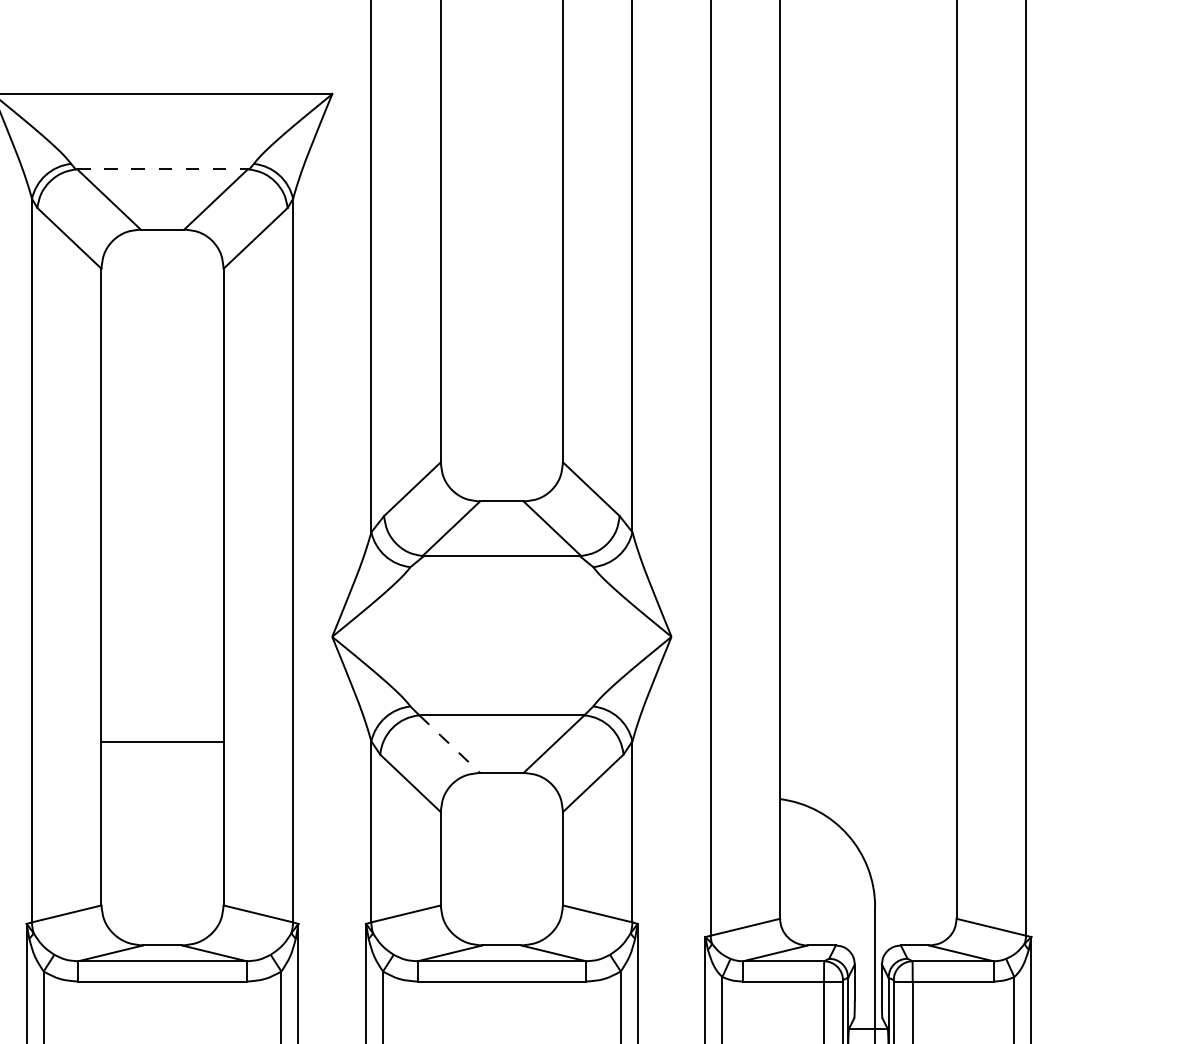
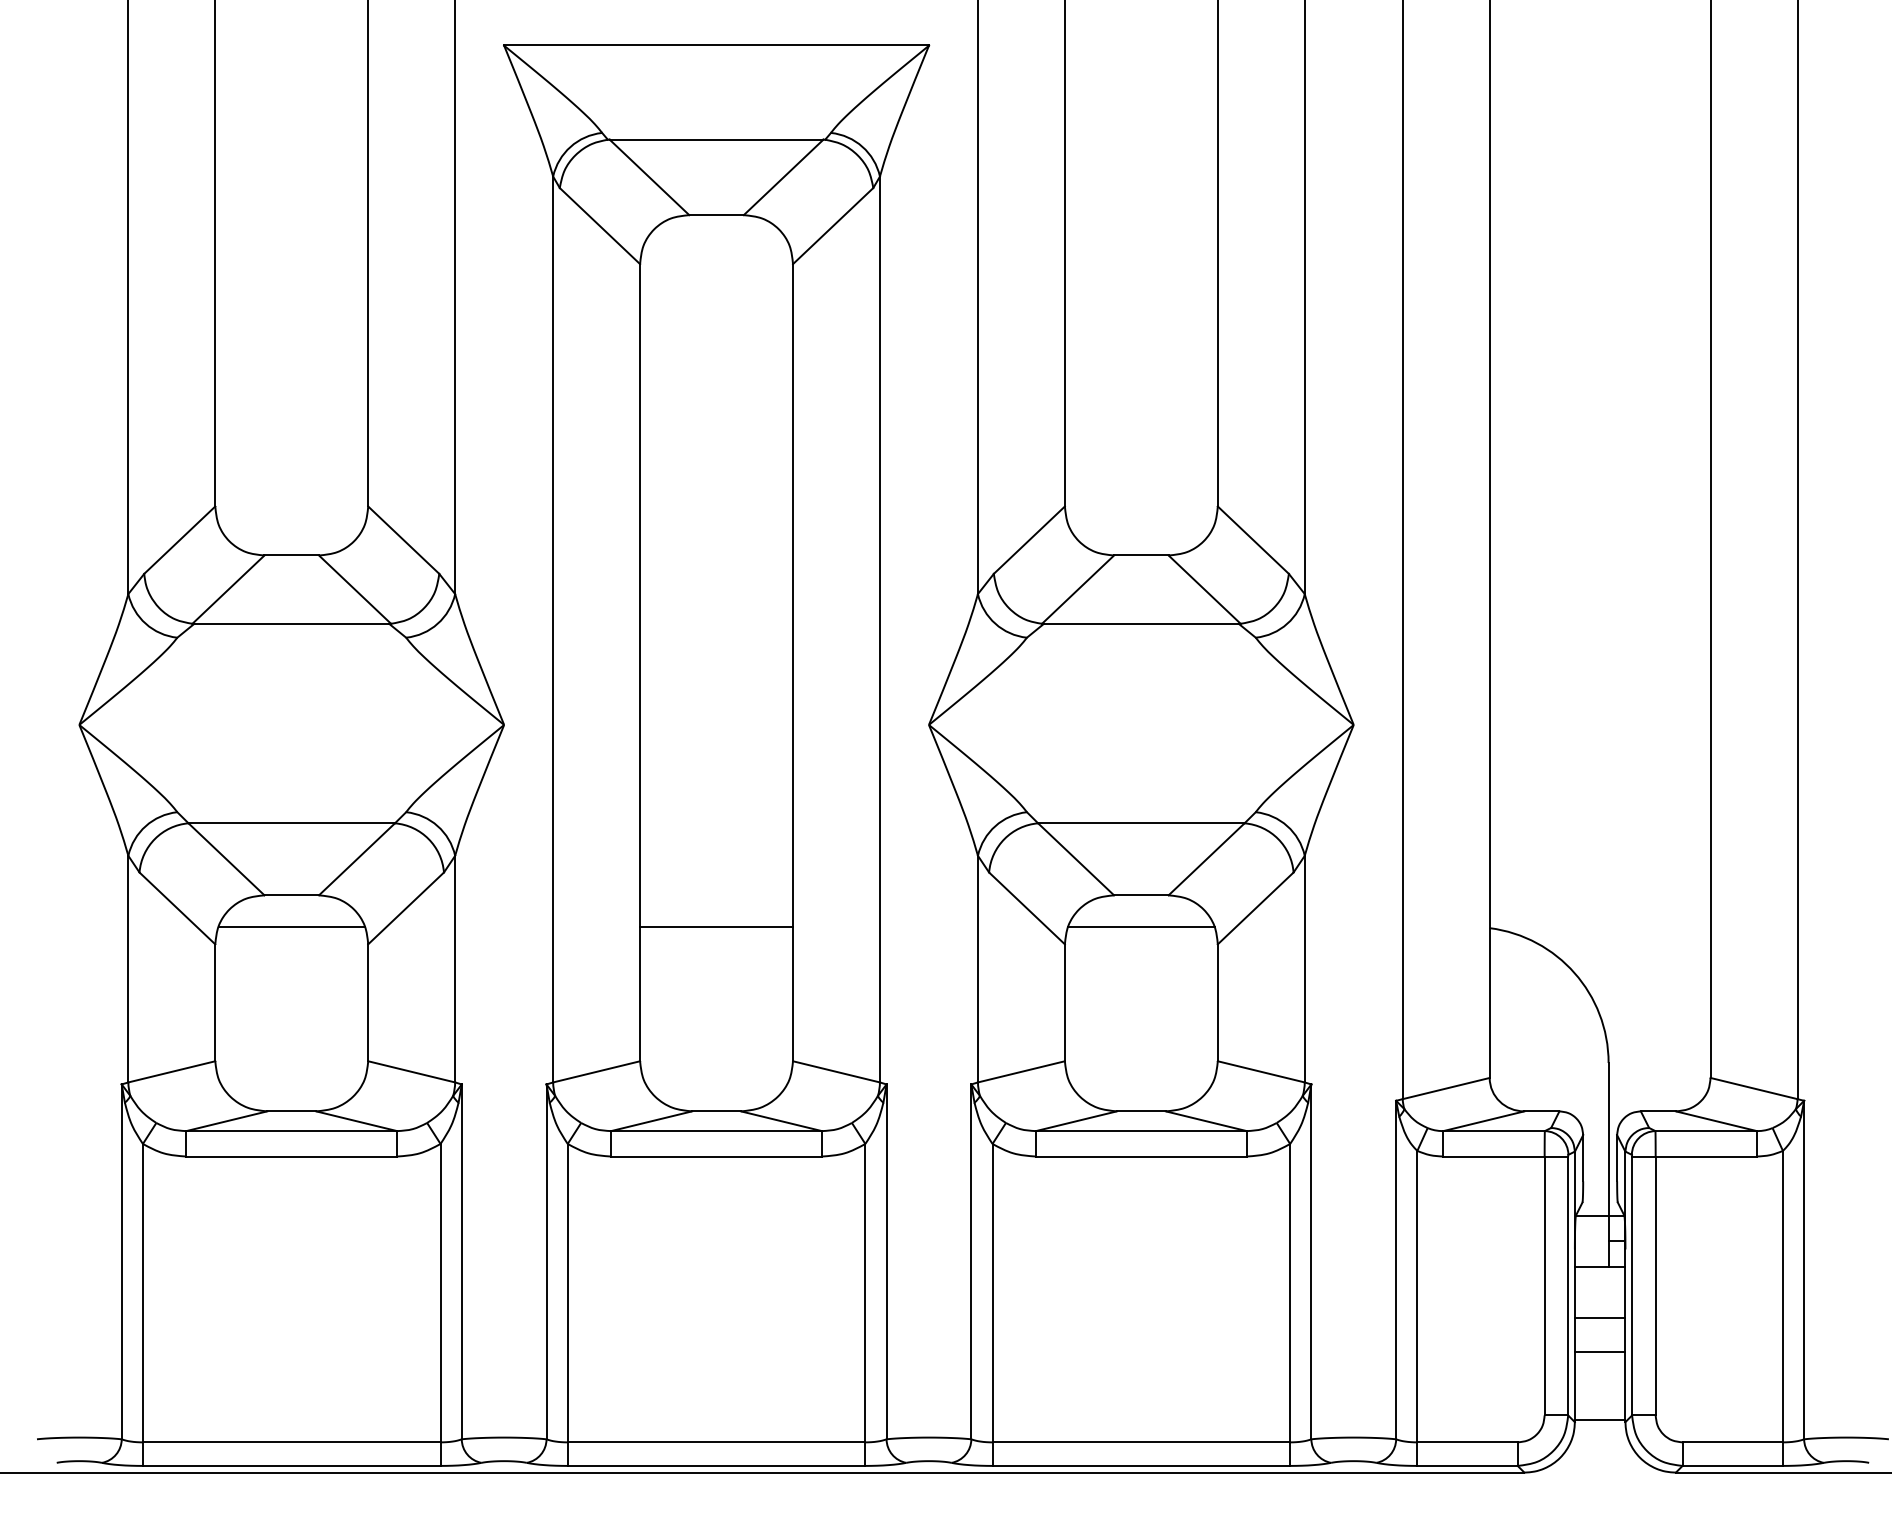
line: (162, 169) -> (716, 139), dashed -> solid
line: (162, 742) -> (716, 927), moved
line: (450, 744) -> (1076, 859), dashed -> solid
line: (501, 798) -> (1141, 927), added

